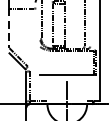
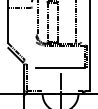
line: (9, 28) -> (8, 25), dashed -> solid

